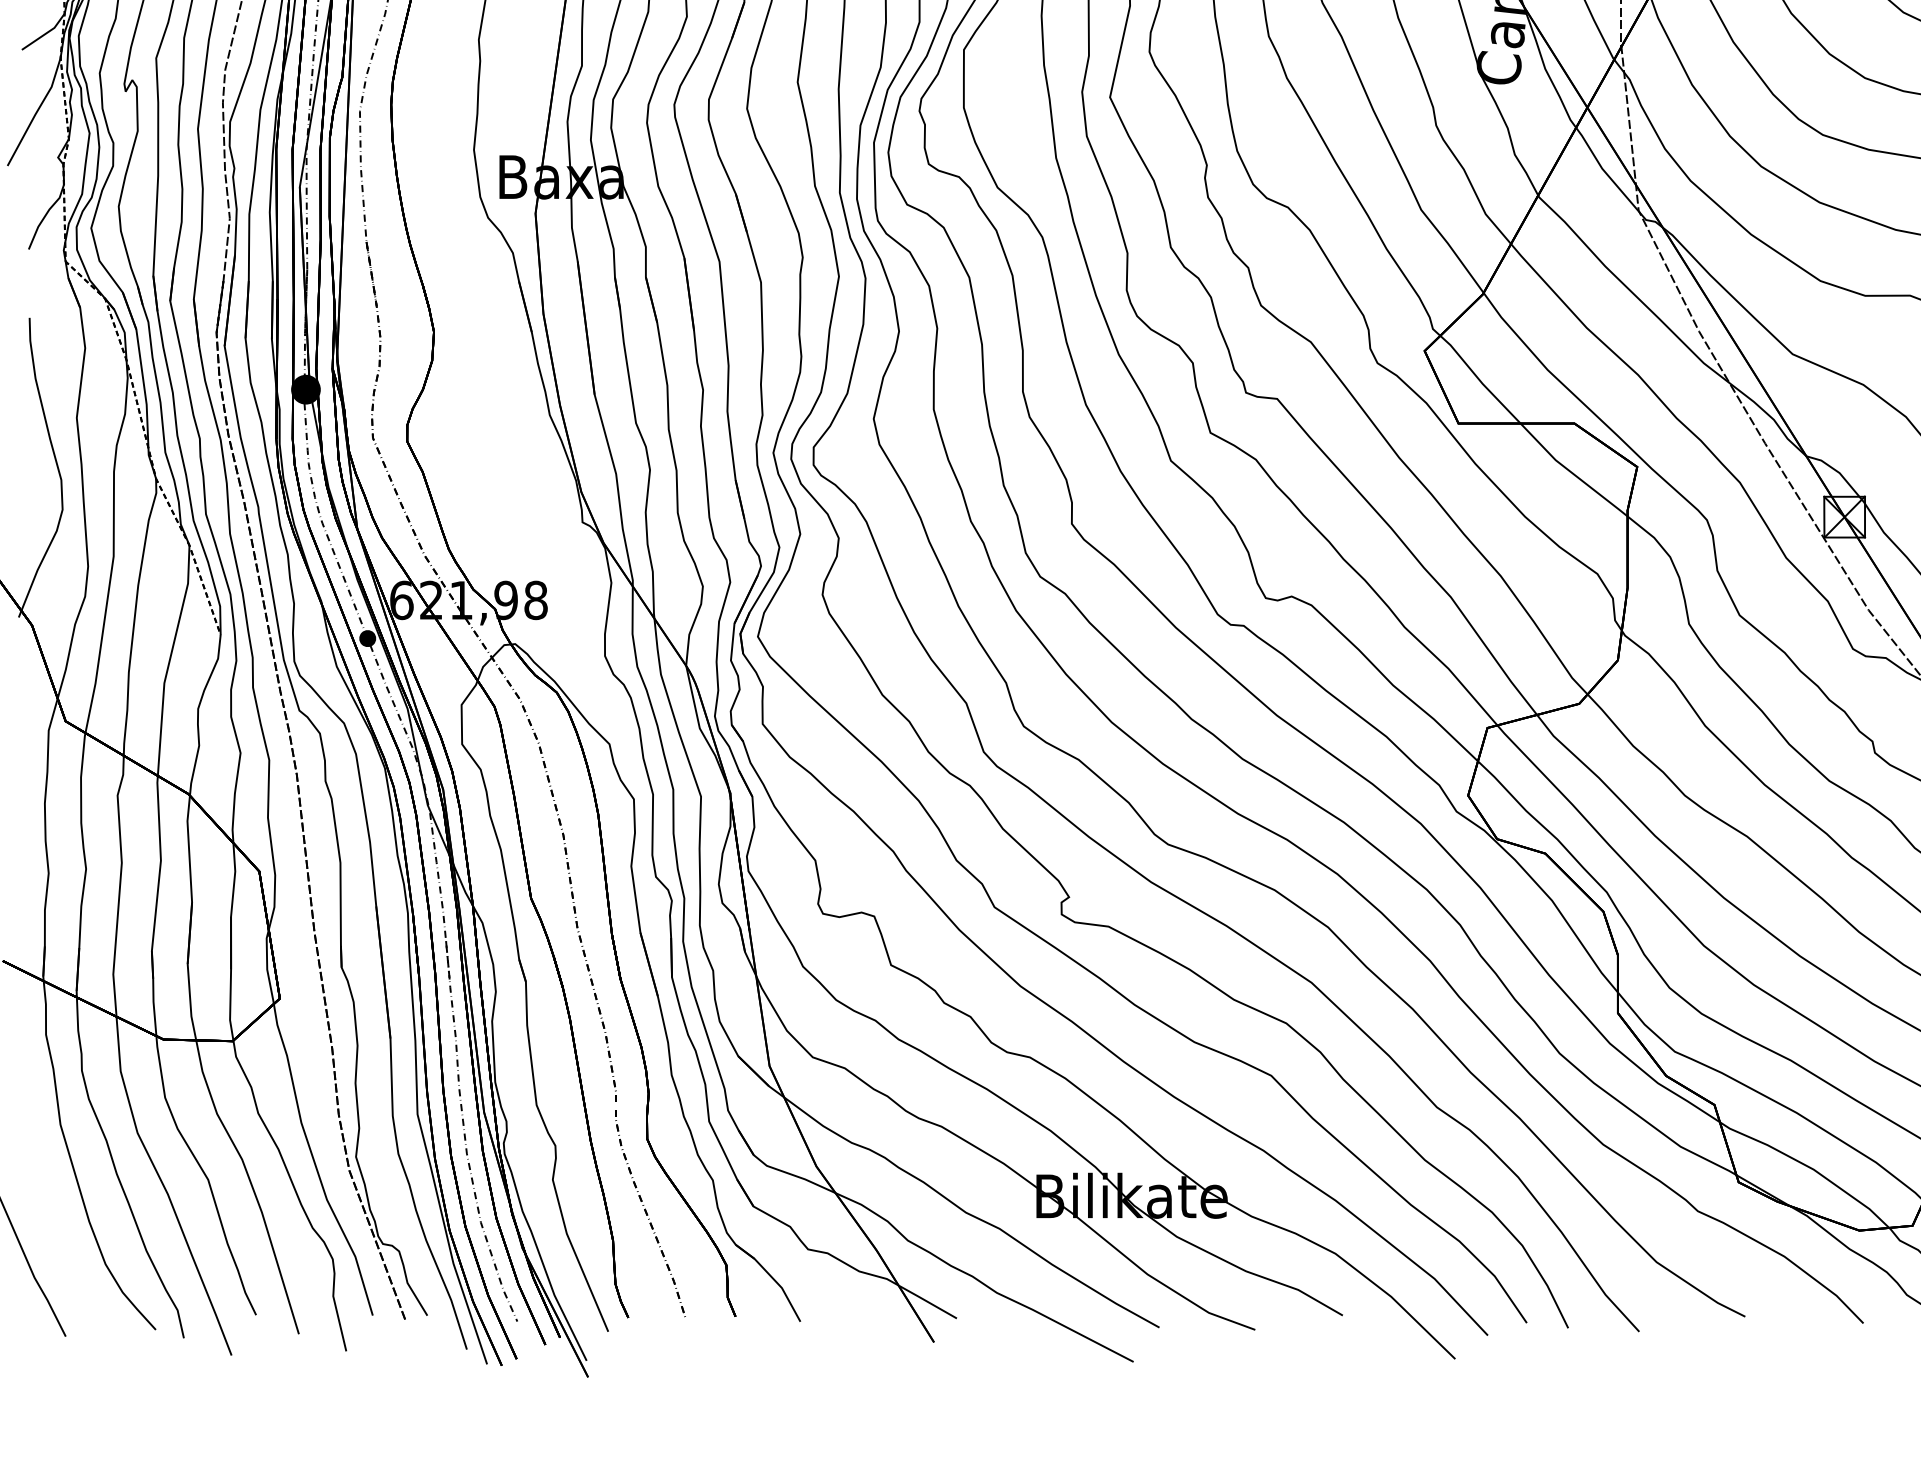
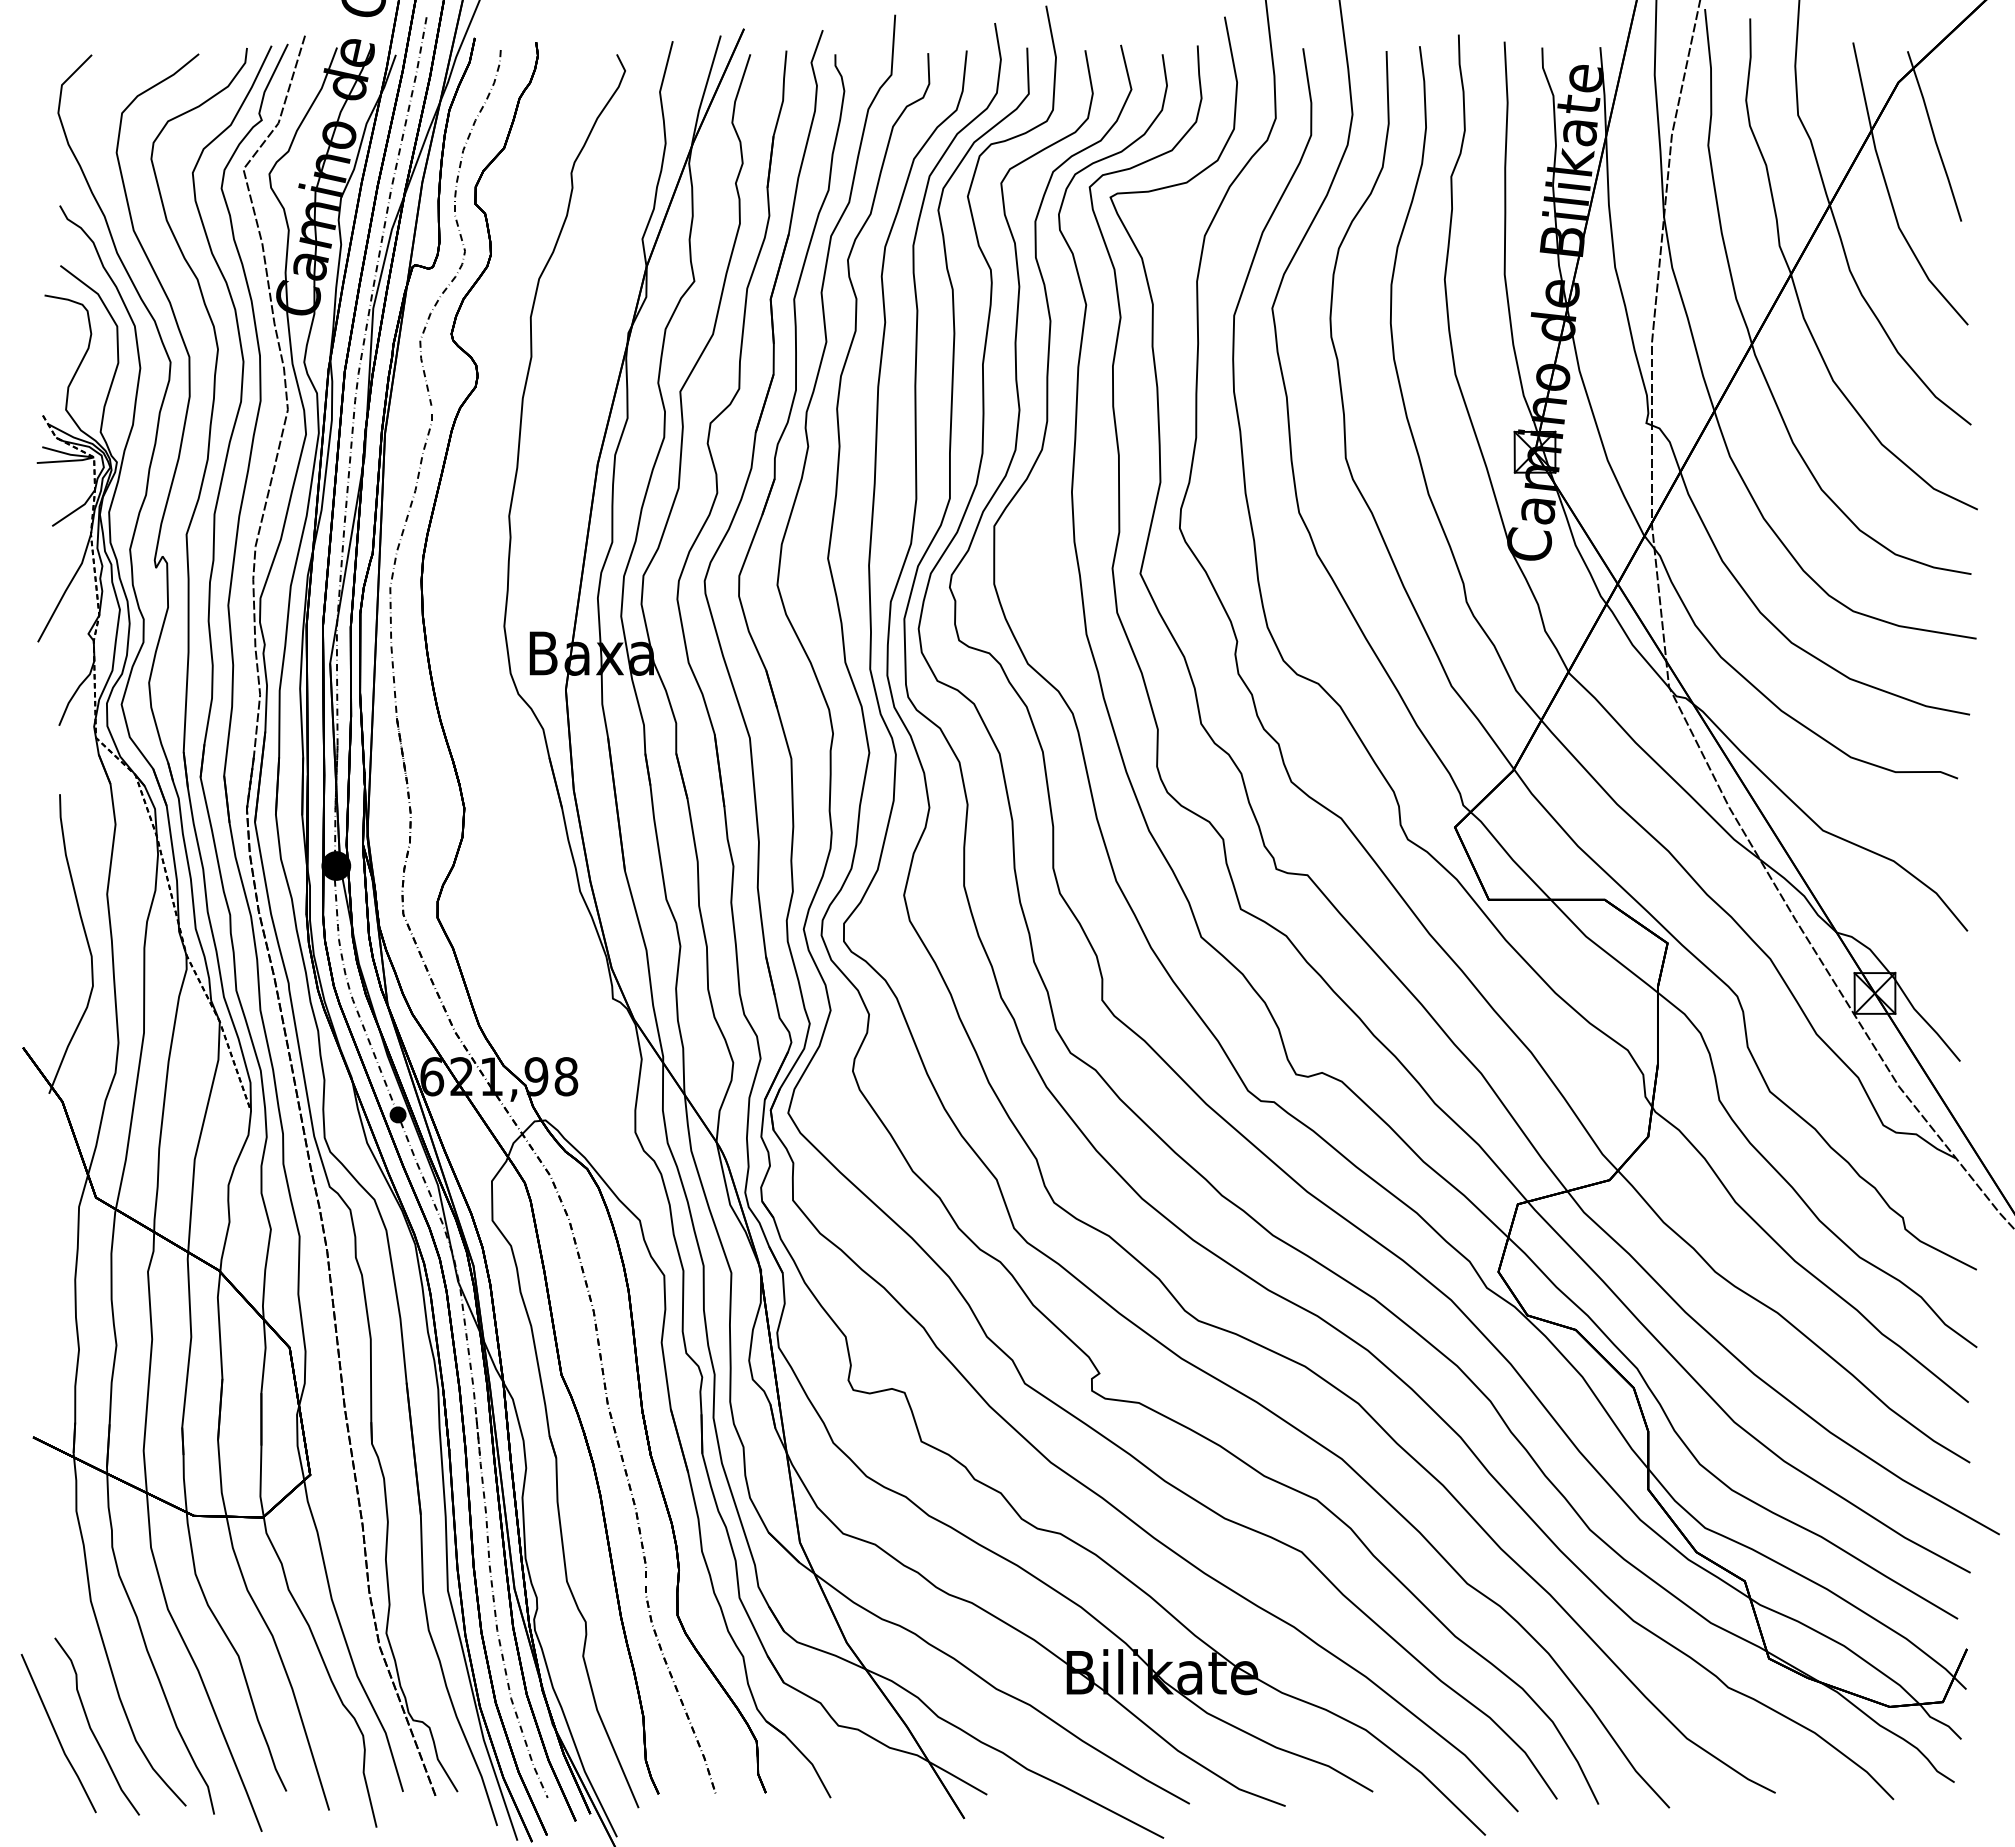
curve: (62, 1253) -> (92, 1729), added

